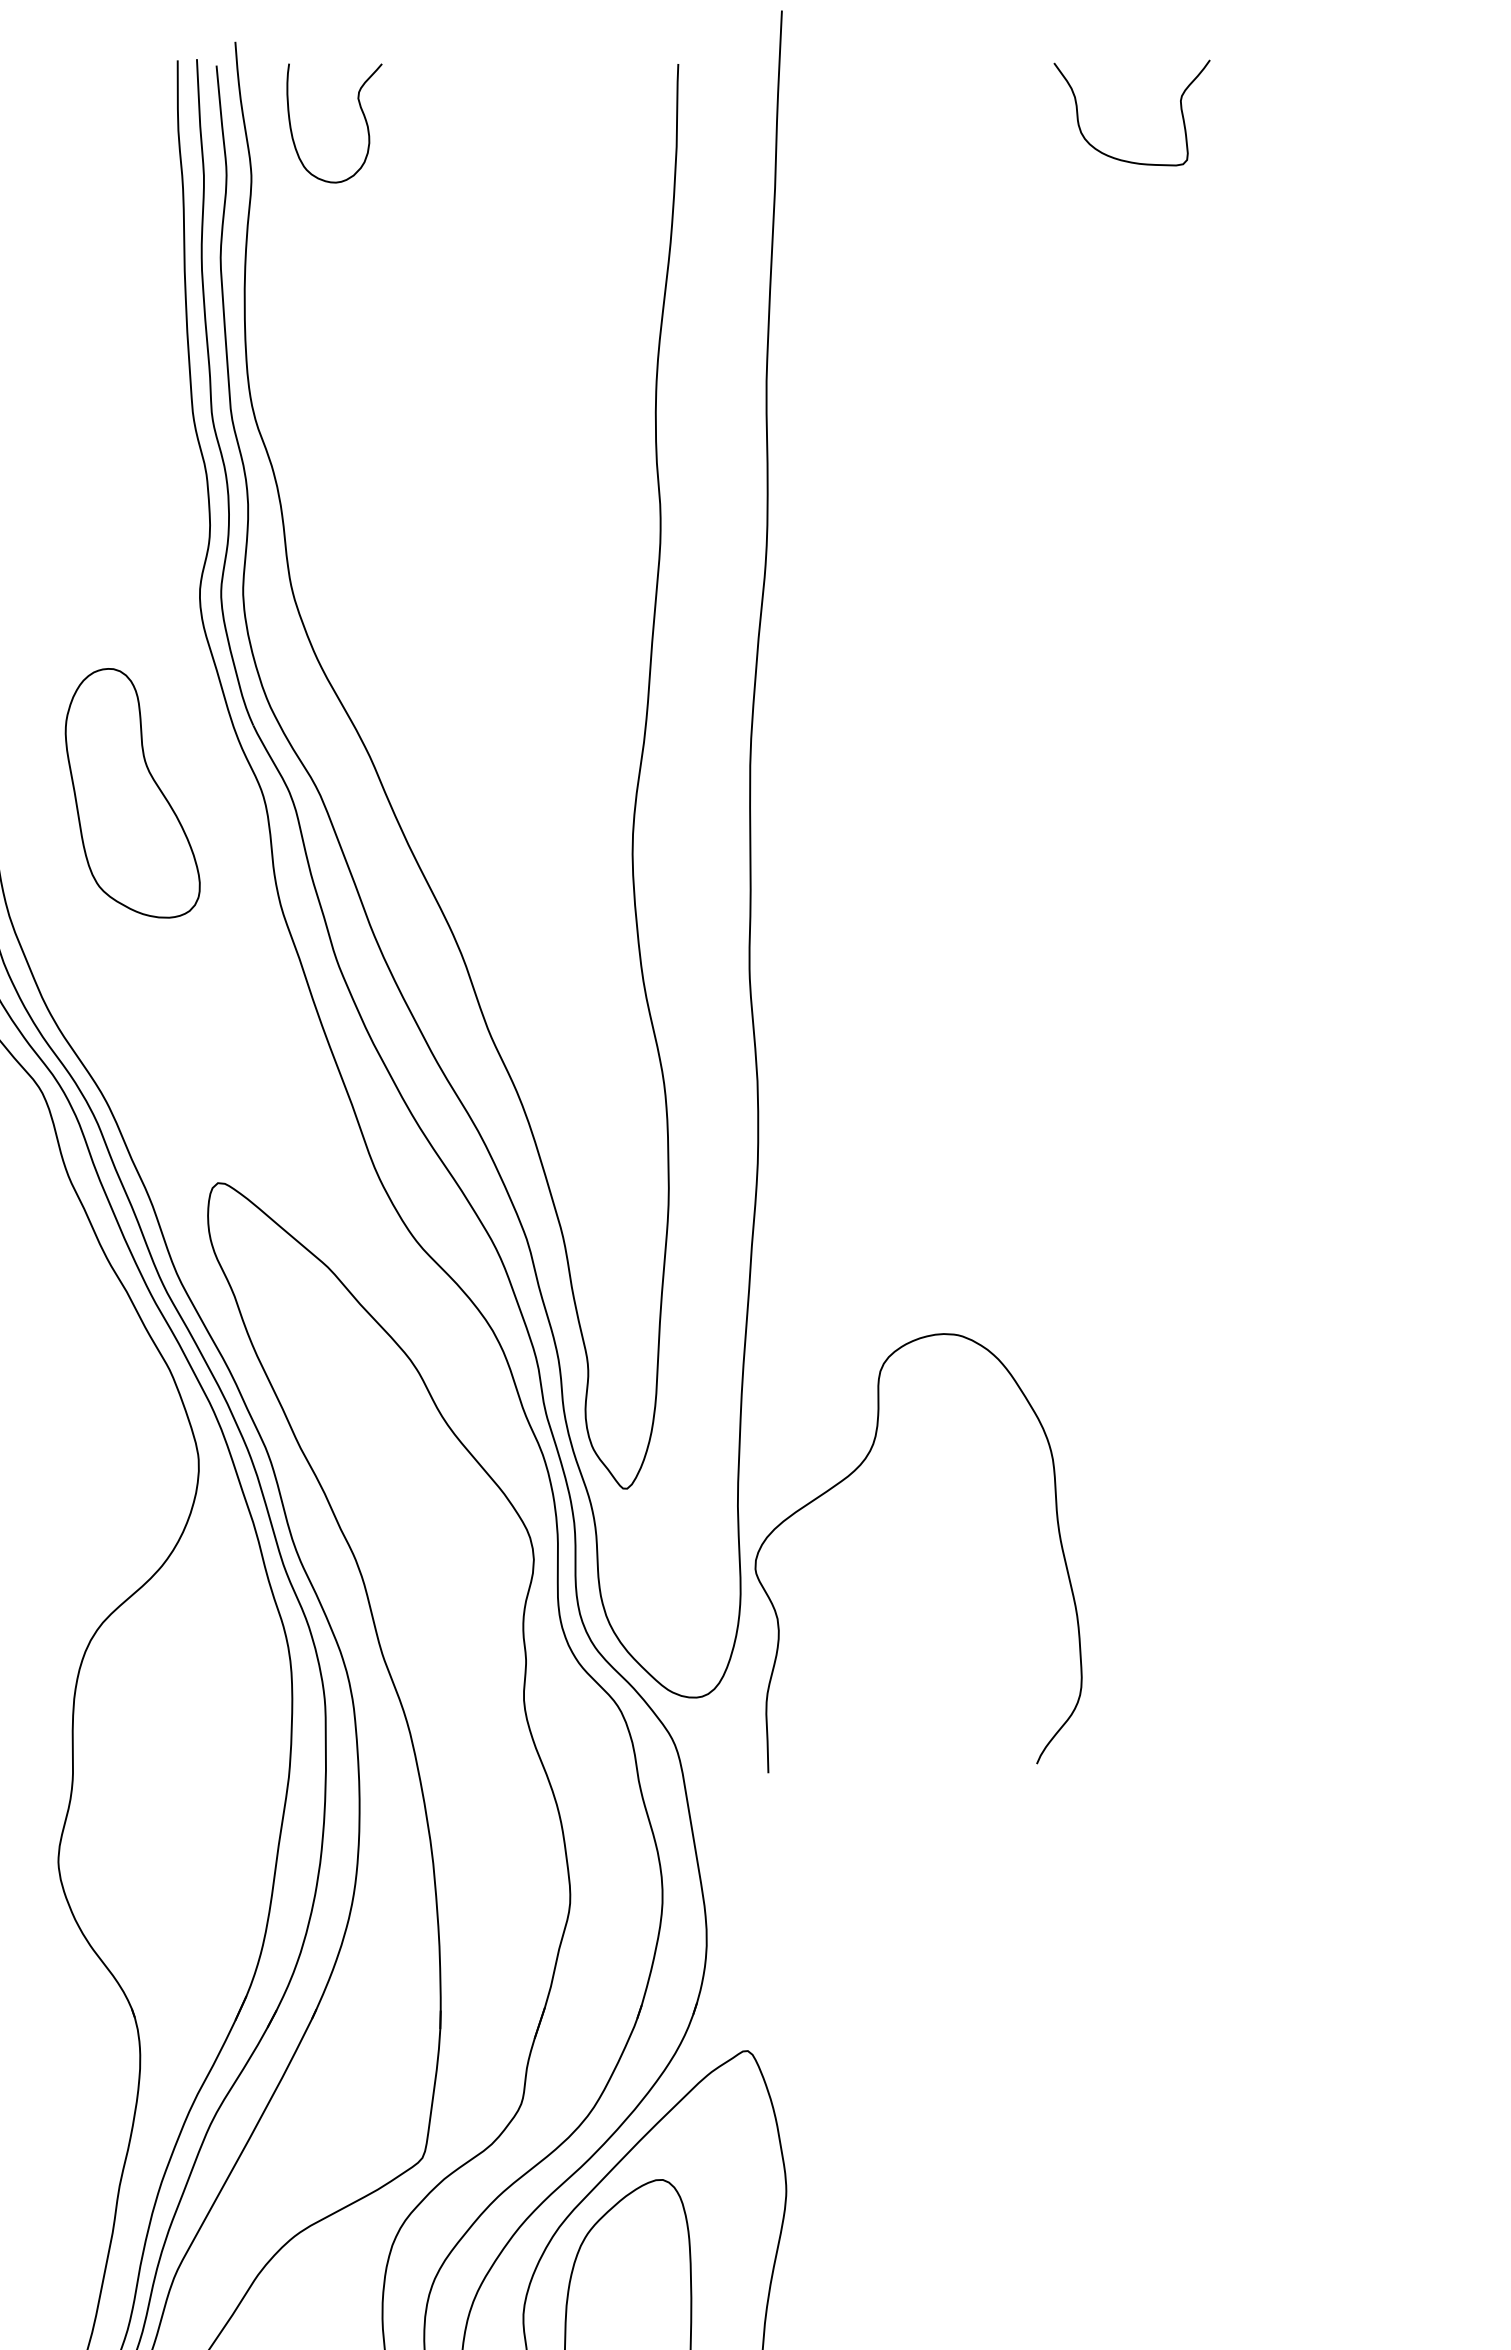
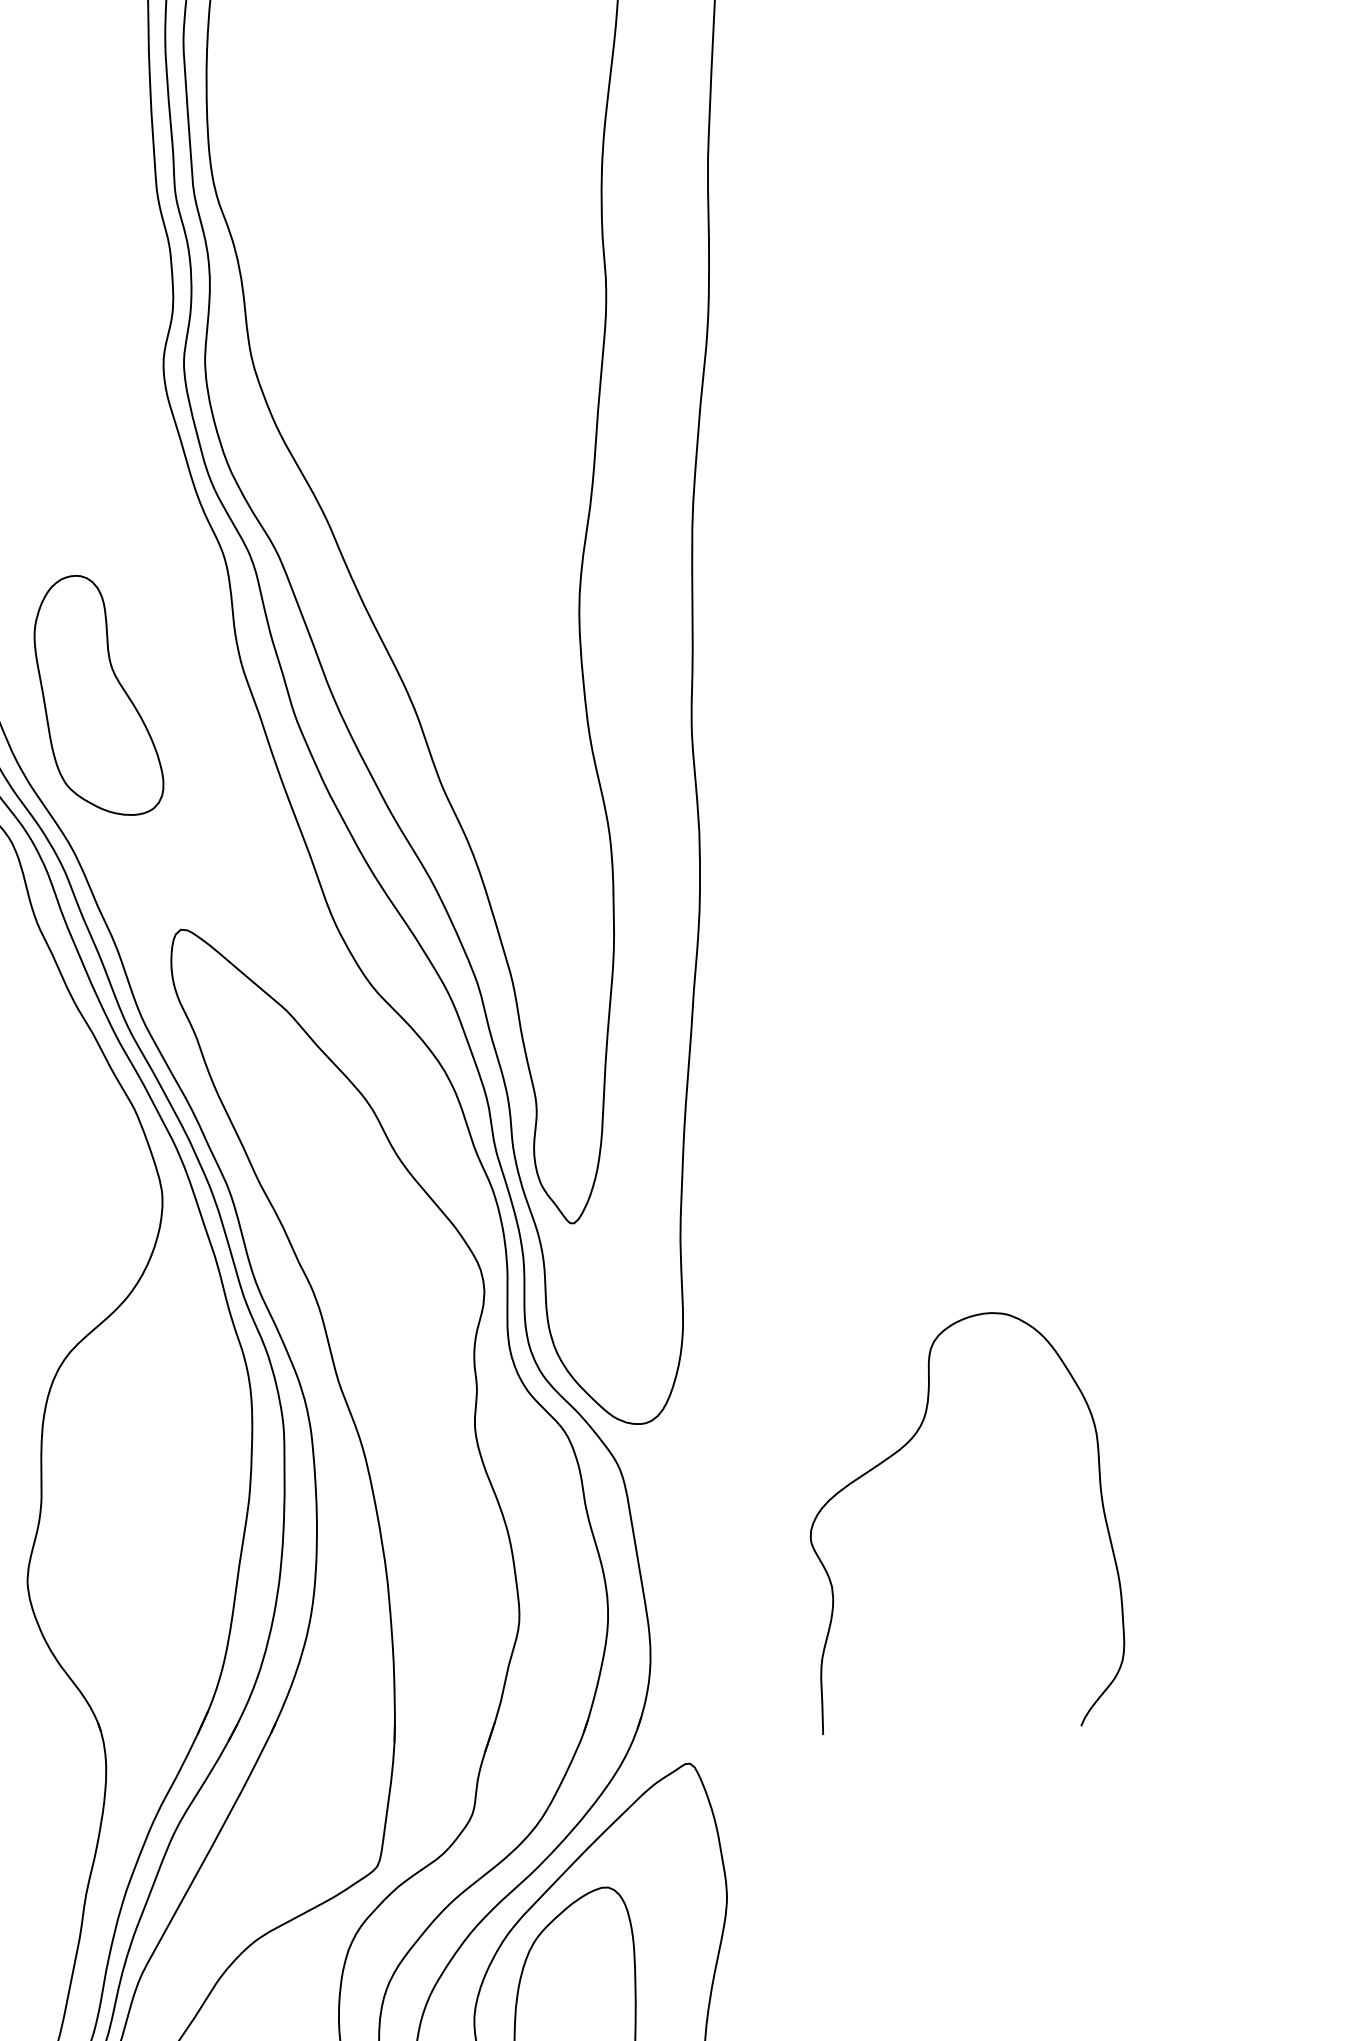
part: (132, 793) -> (98, 695), moved
curve: (854, 1472) -> (905, 1446), moved

